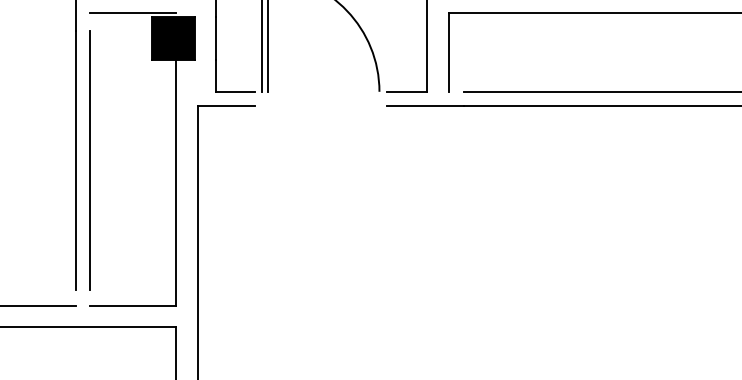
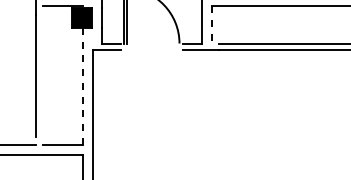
line: (449, 51) -> (212, 24), solid -> dashed
line: (90, 159) -> (42, 75), removed
line: (176, 182) -> (83, 86), solid -> dashed

